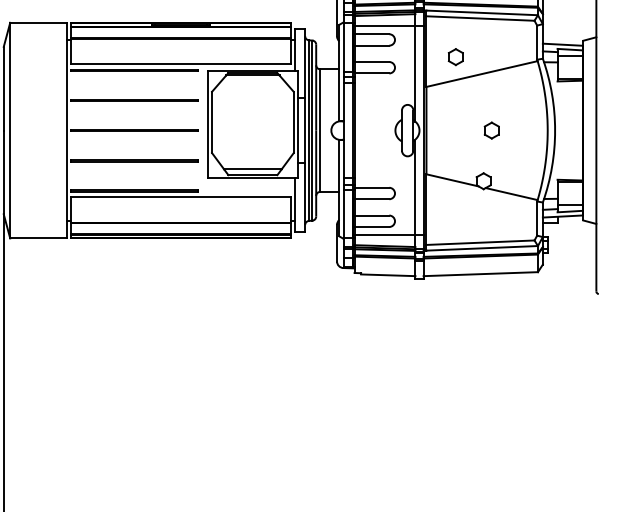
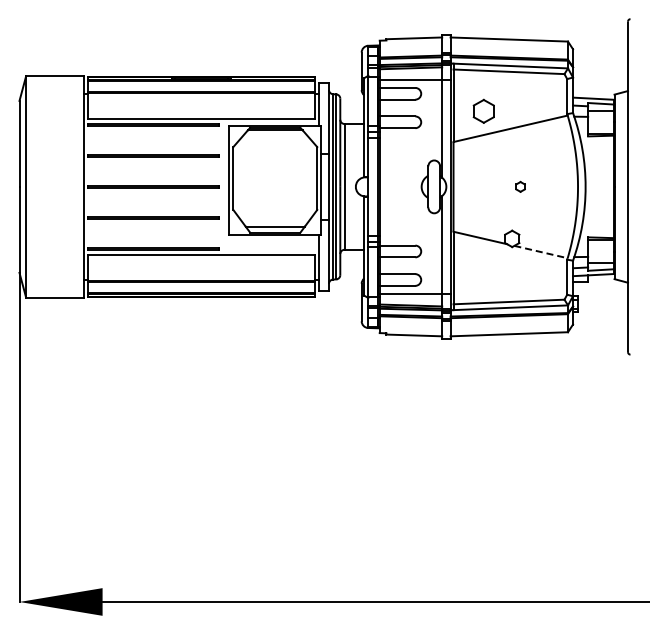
part: (455, 57) -> (483, 111), size x1.4
part: (491, 130) -> (520, 186), size x0.6
line: (512, 194) -> (541, 252), solid -> dashed

